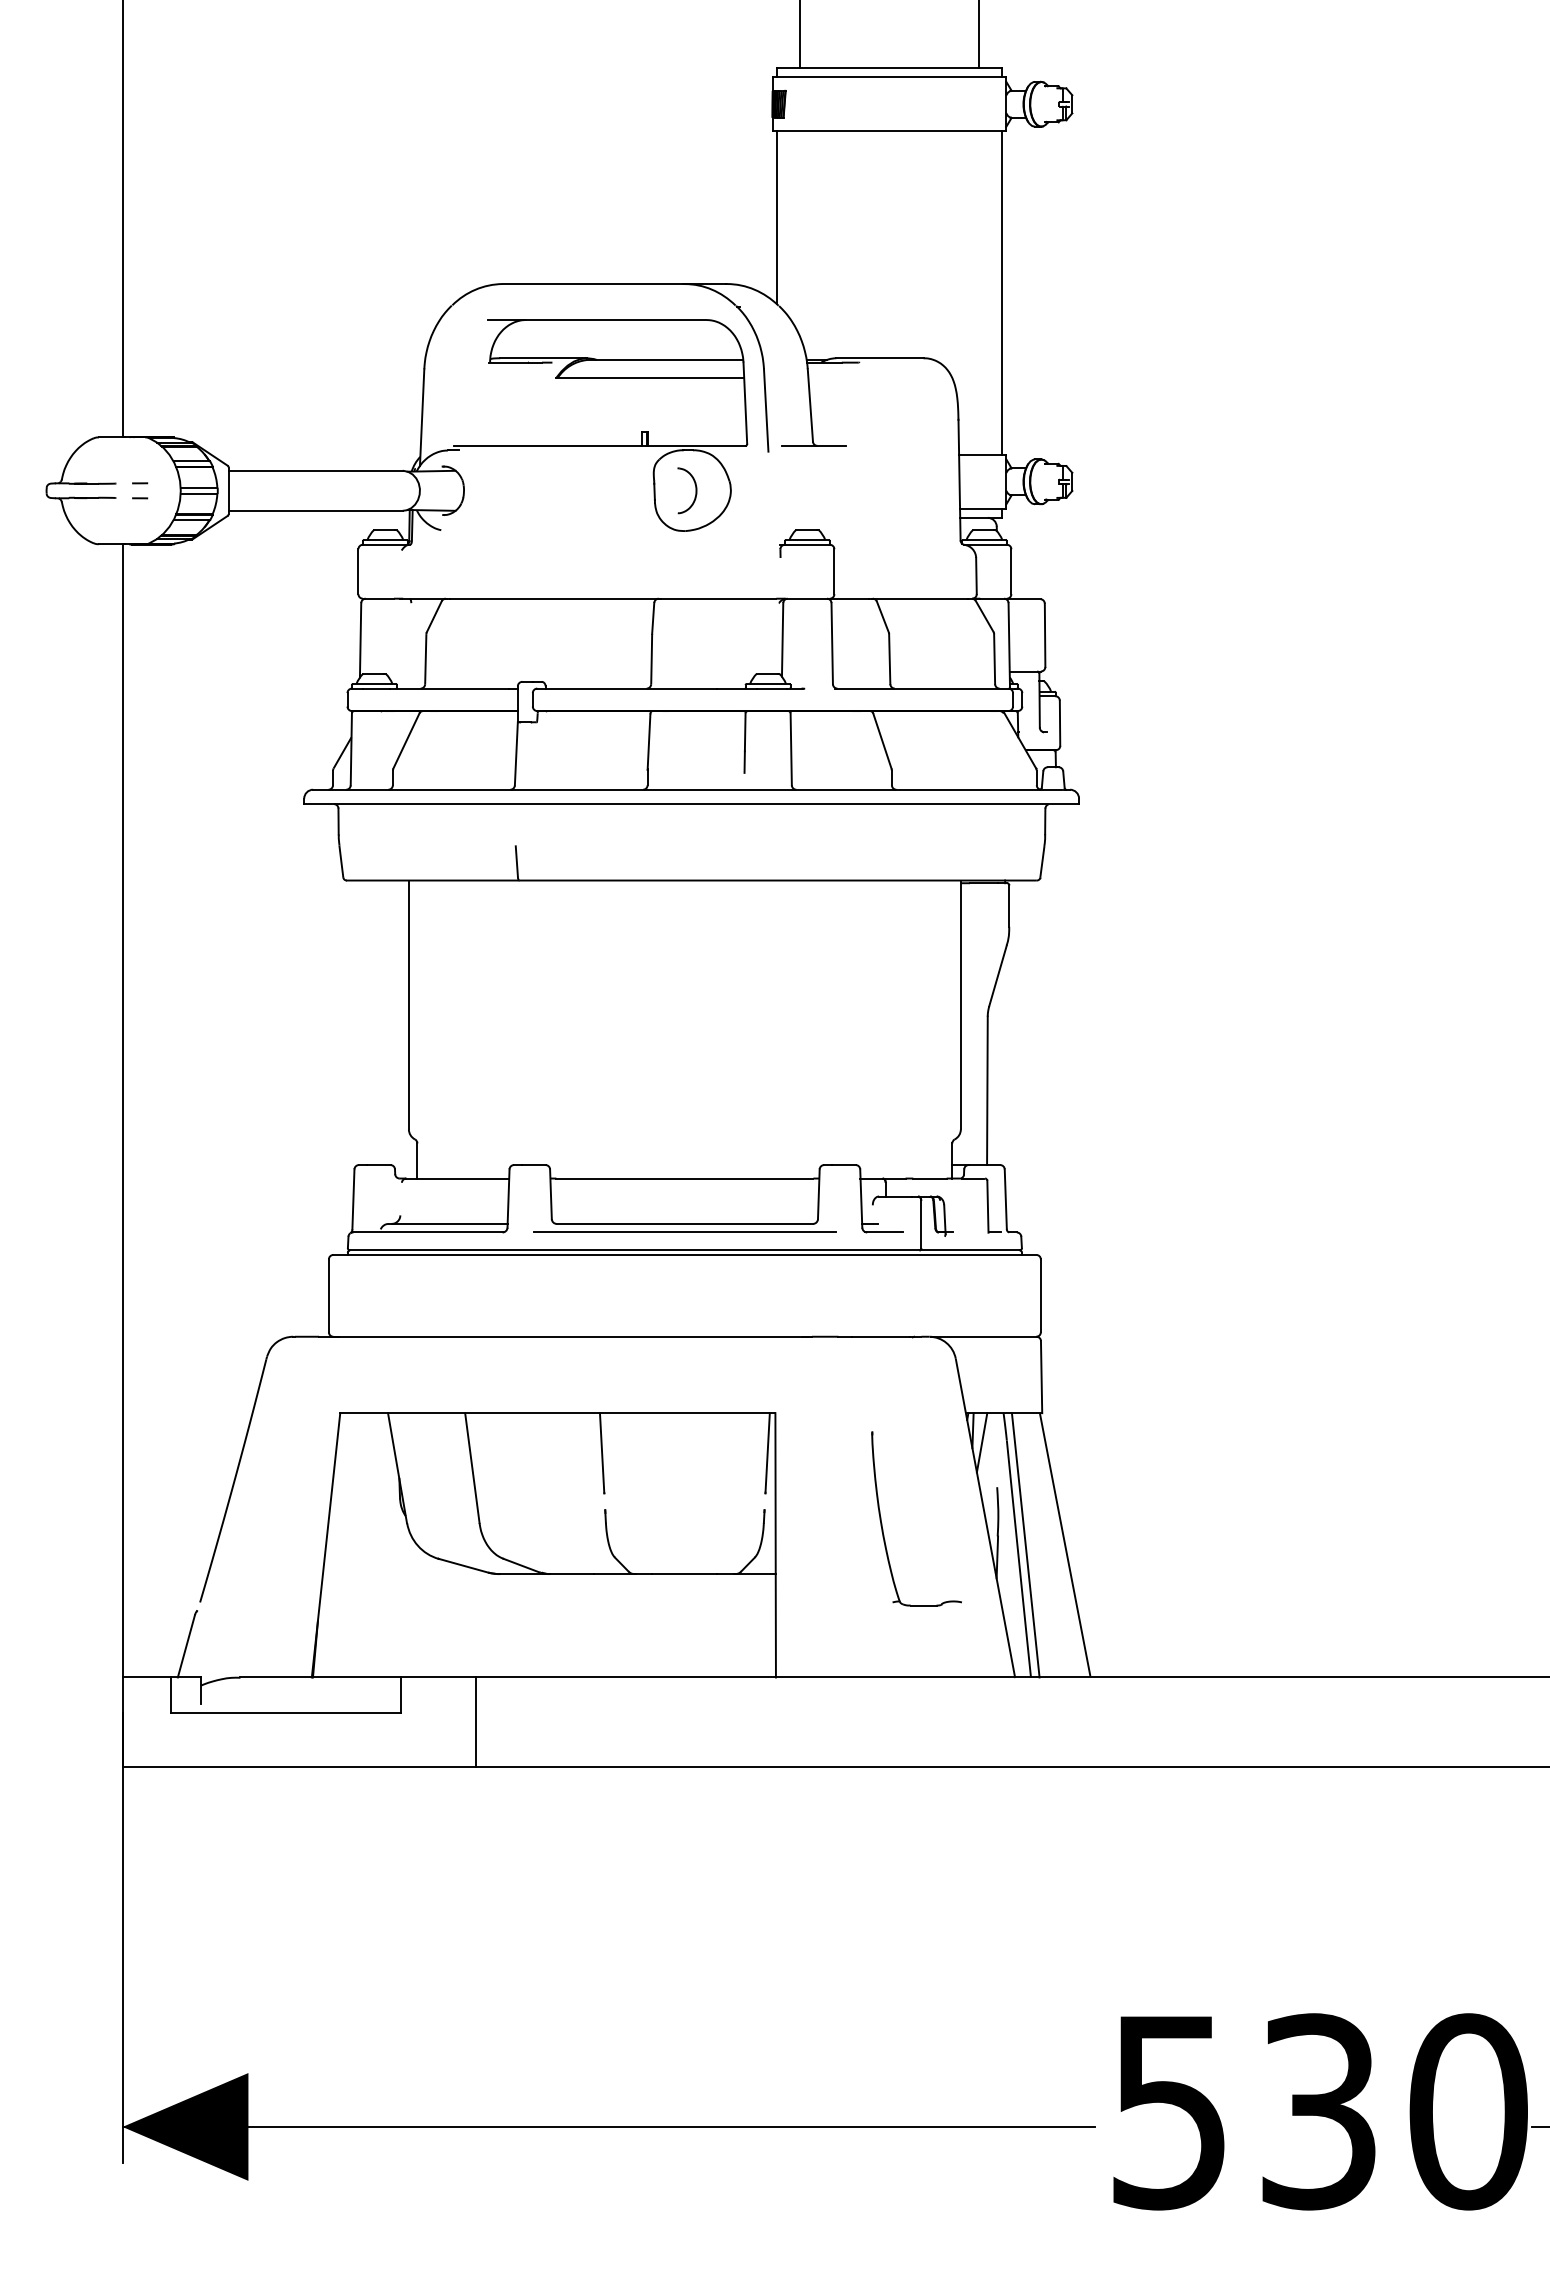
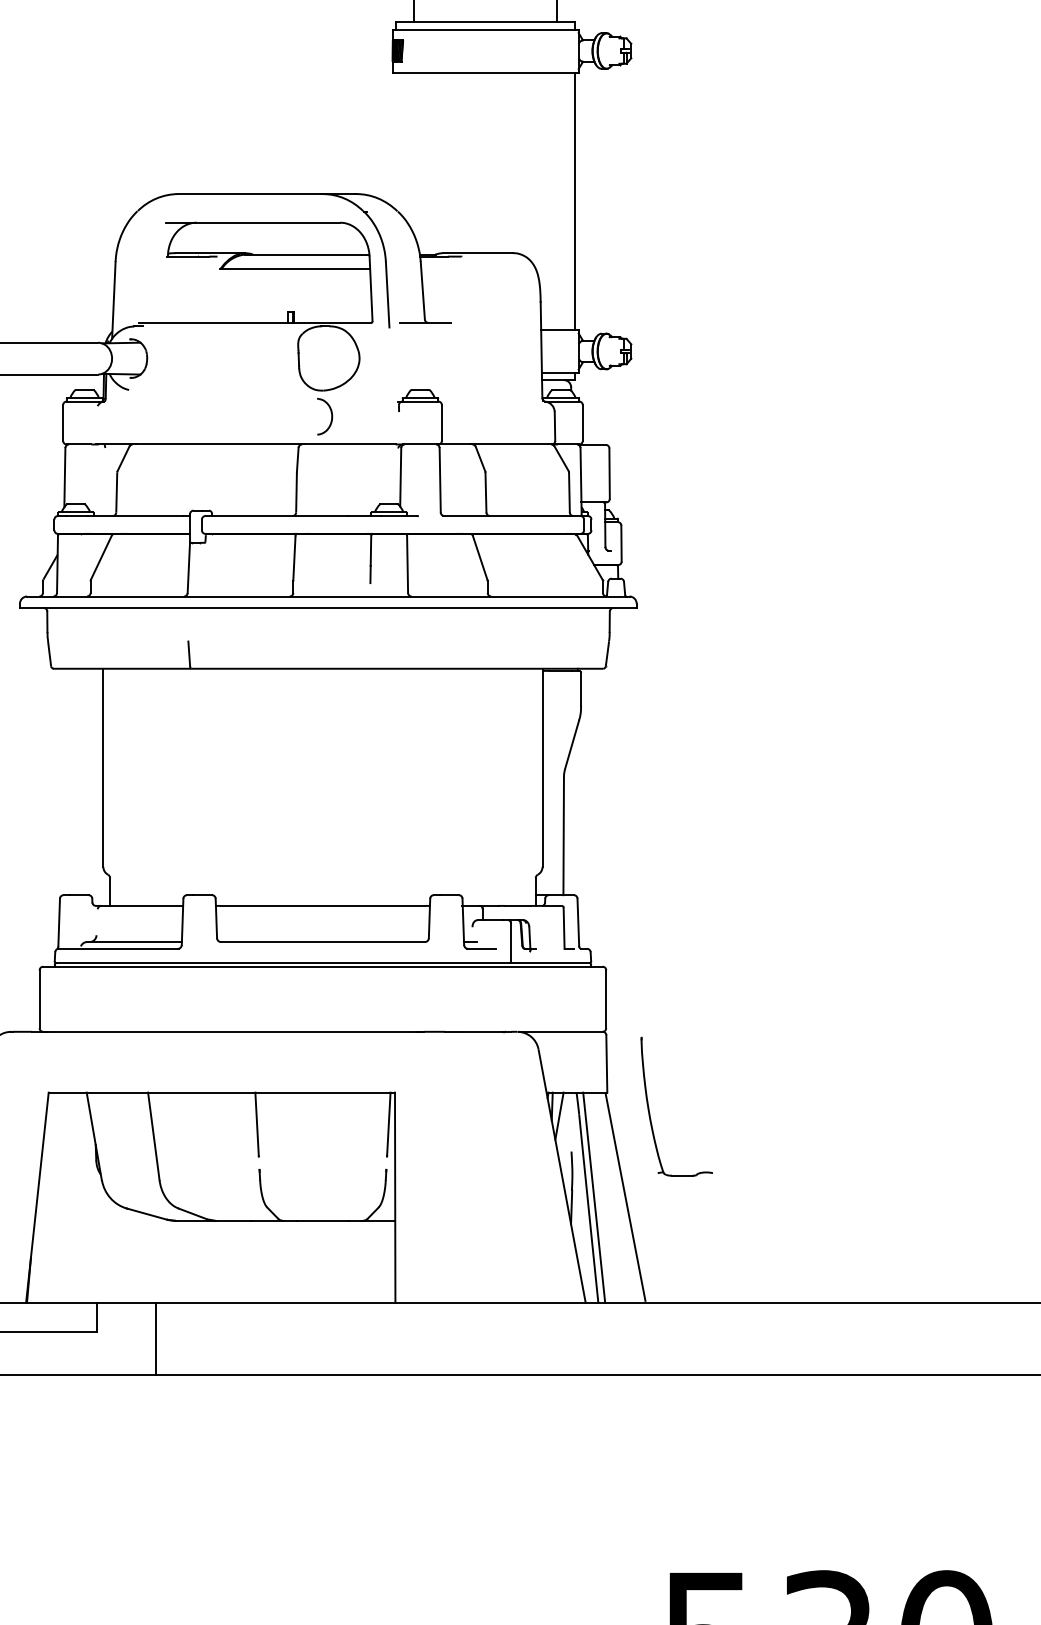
line: (777, 217) -> (396, 141), removed
part: (695, 490) -> (331, 416), moved
line: (684, 1232) -> (322, 948), removed
part: (882, 1523) -> (649, 1110), moved

